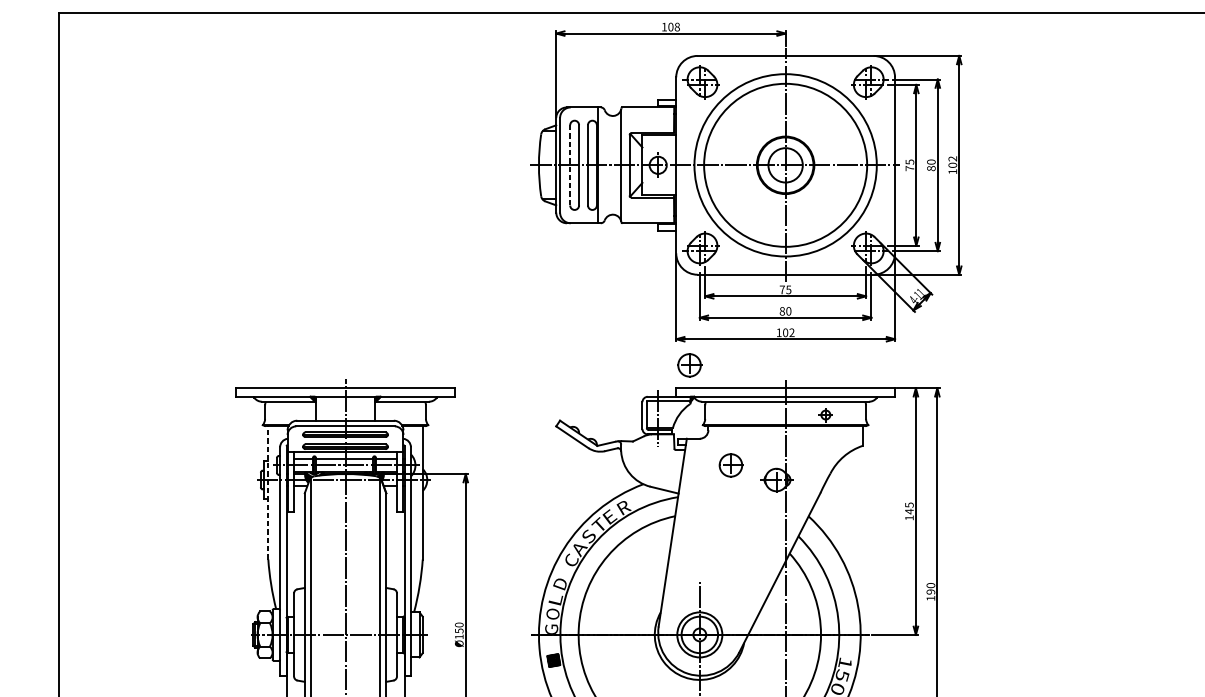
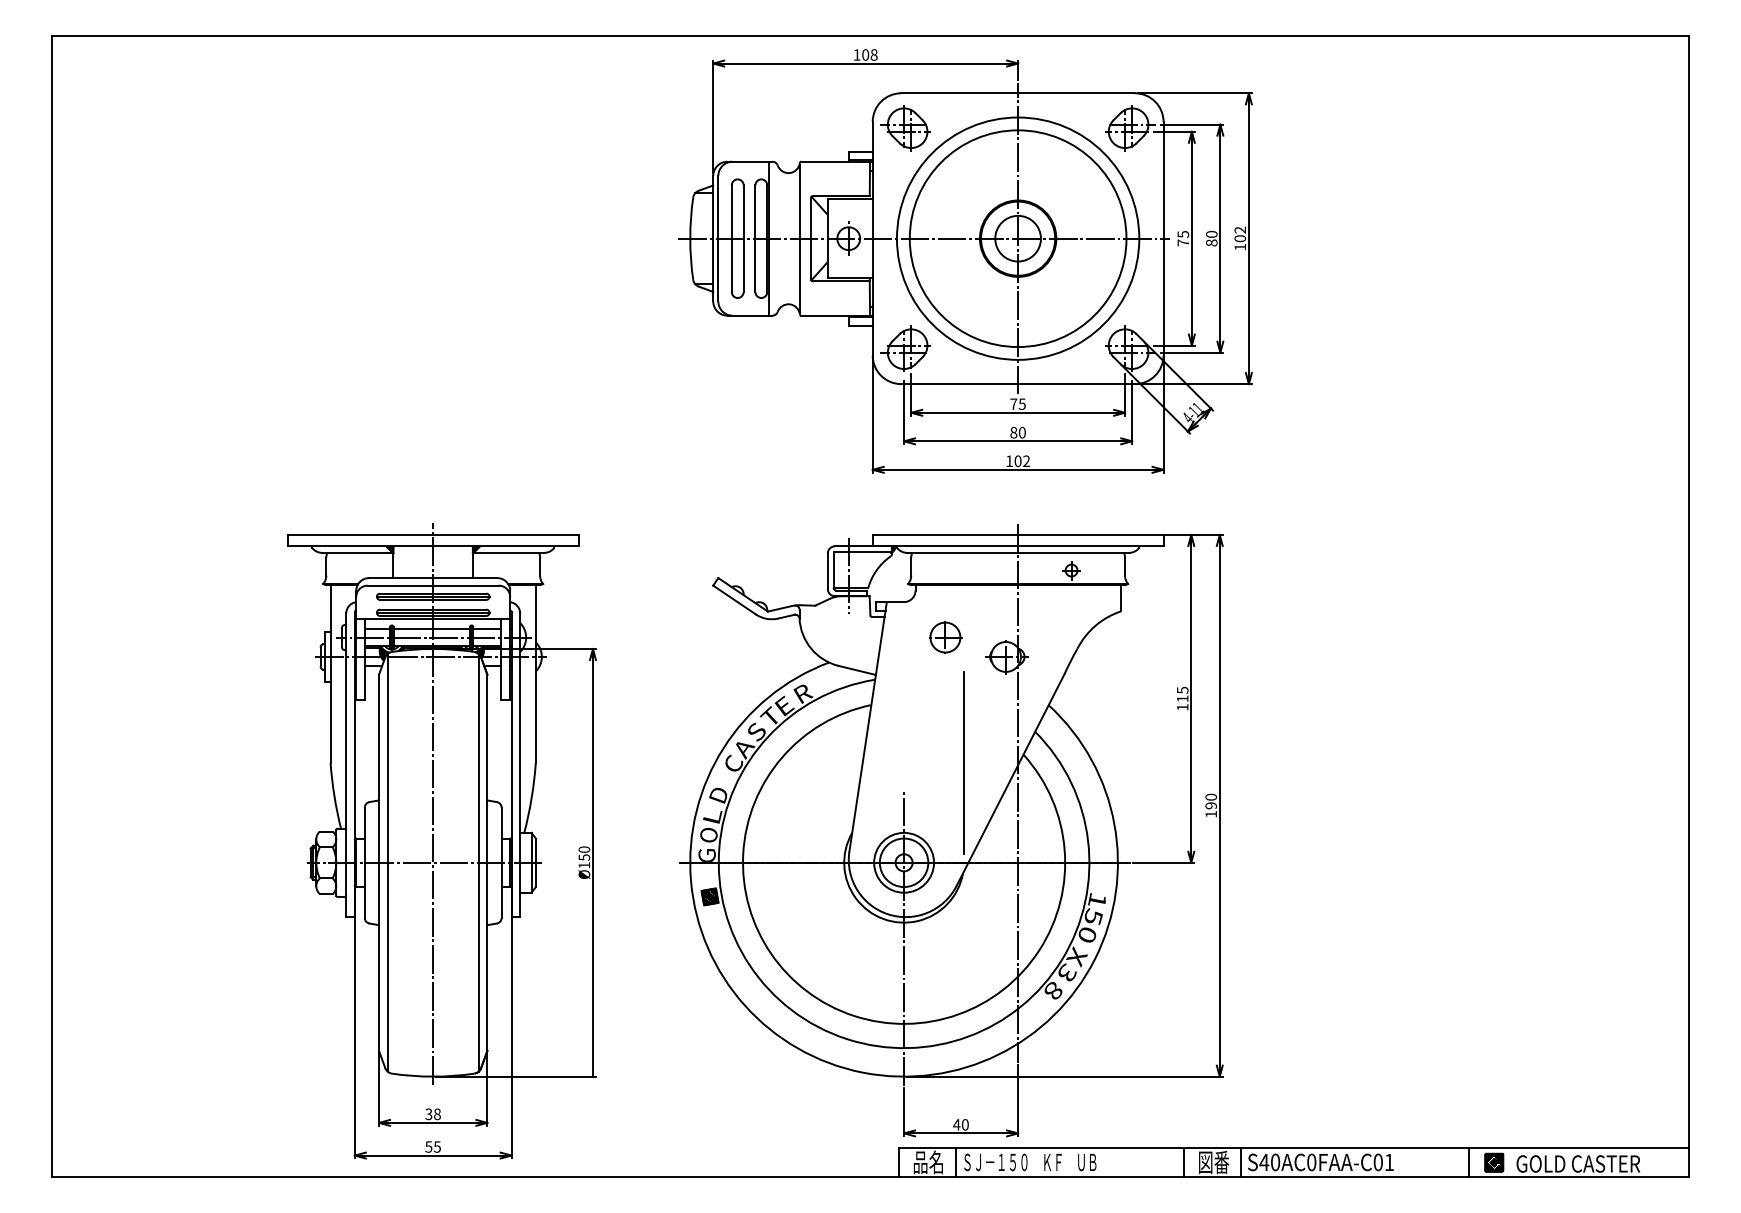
line: (569, 165) -> (731, 239), dashed -> solid
part: (689, 365) -> (890, 504), removed
line: (268, 492) -> (330, 673), dashed -> solid
text: (909, 511) -> (1182, 698), 145 -> 115
line: (744, 559) -> (963, 762), added

